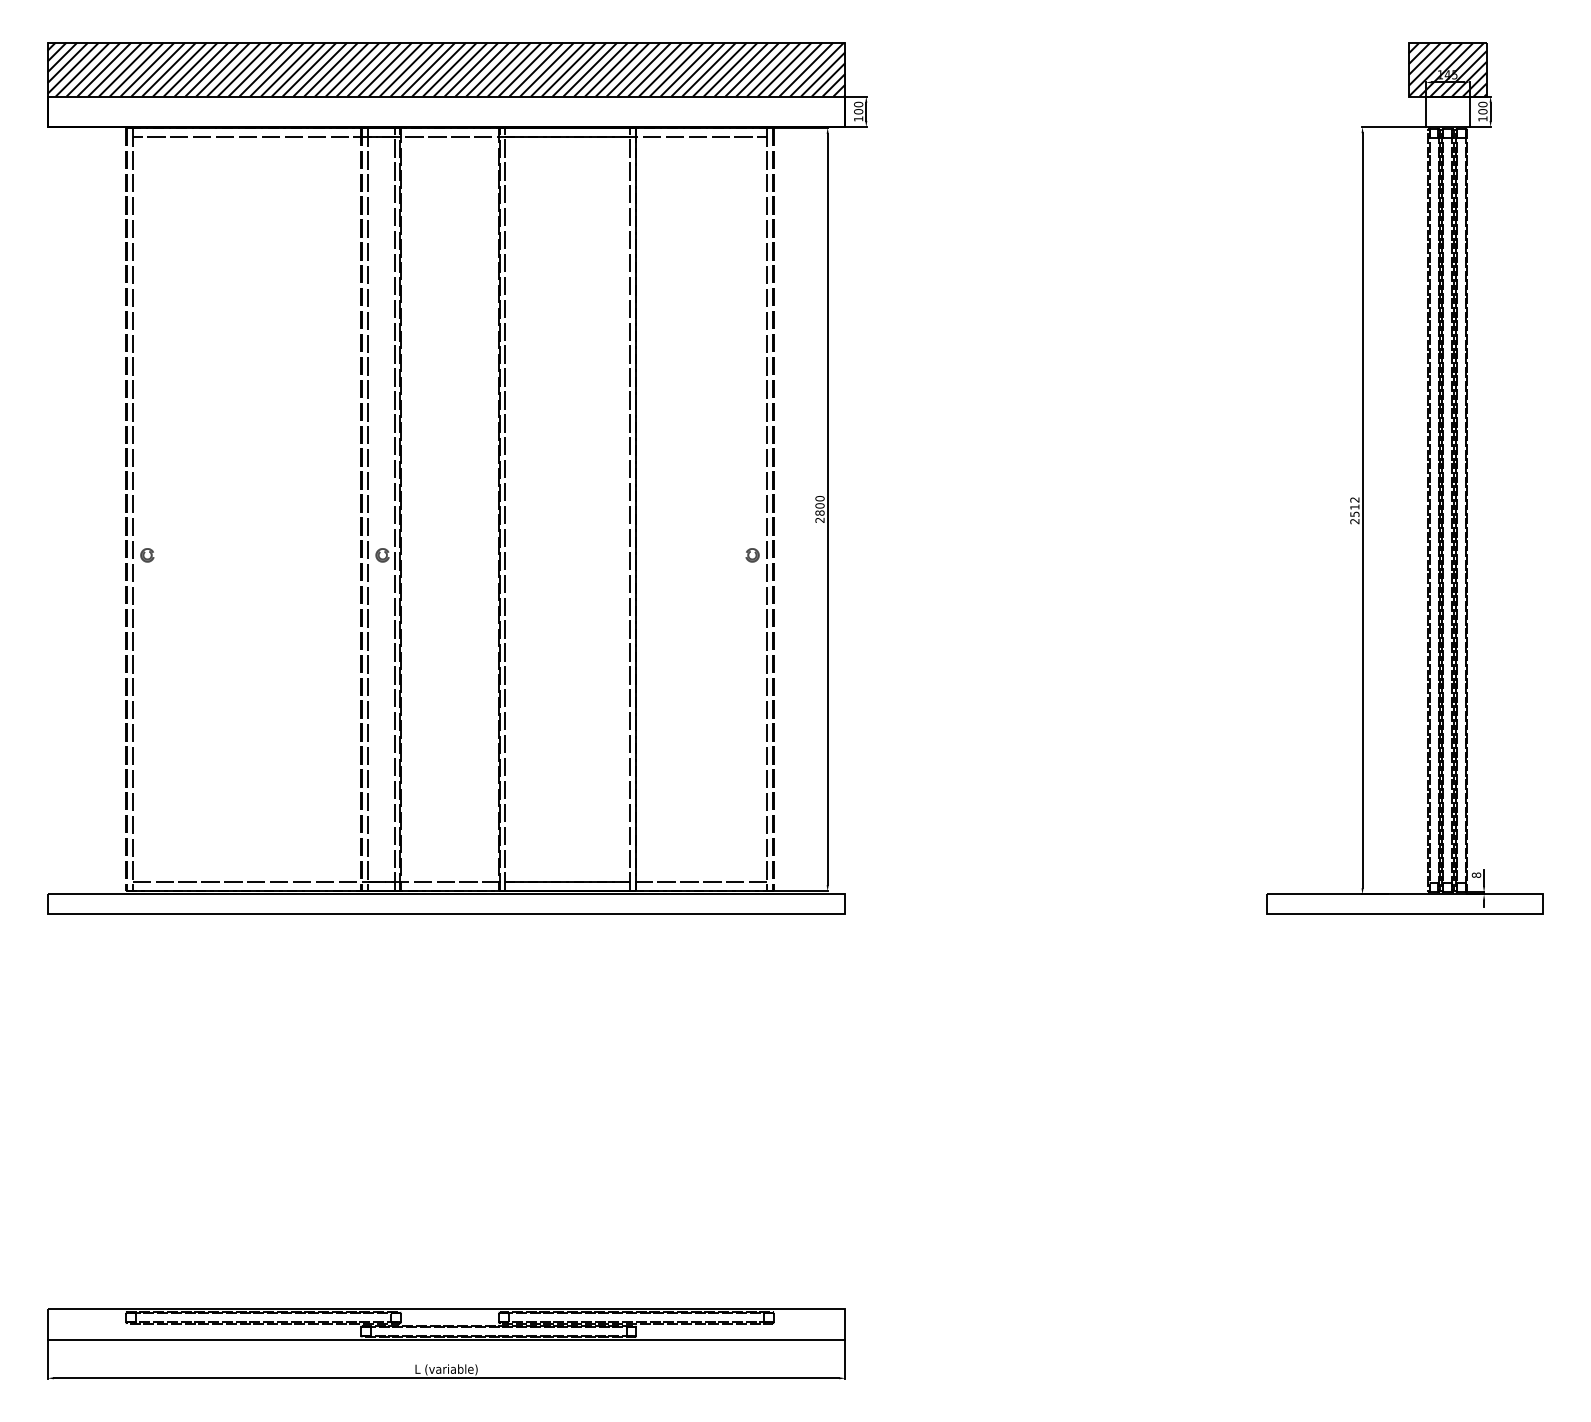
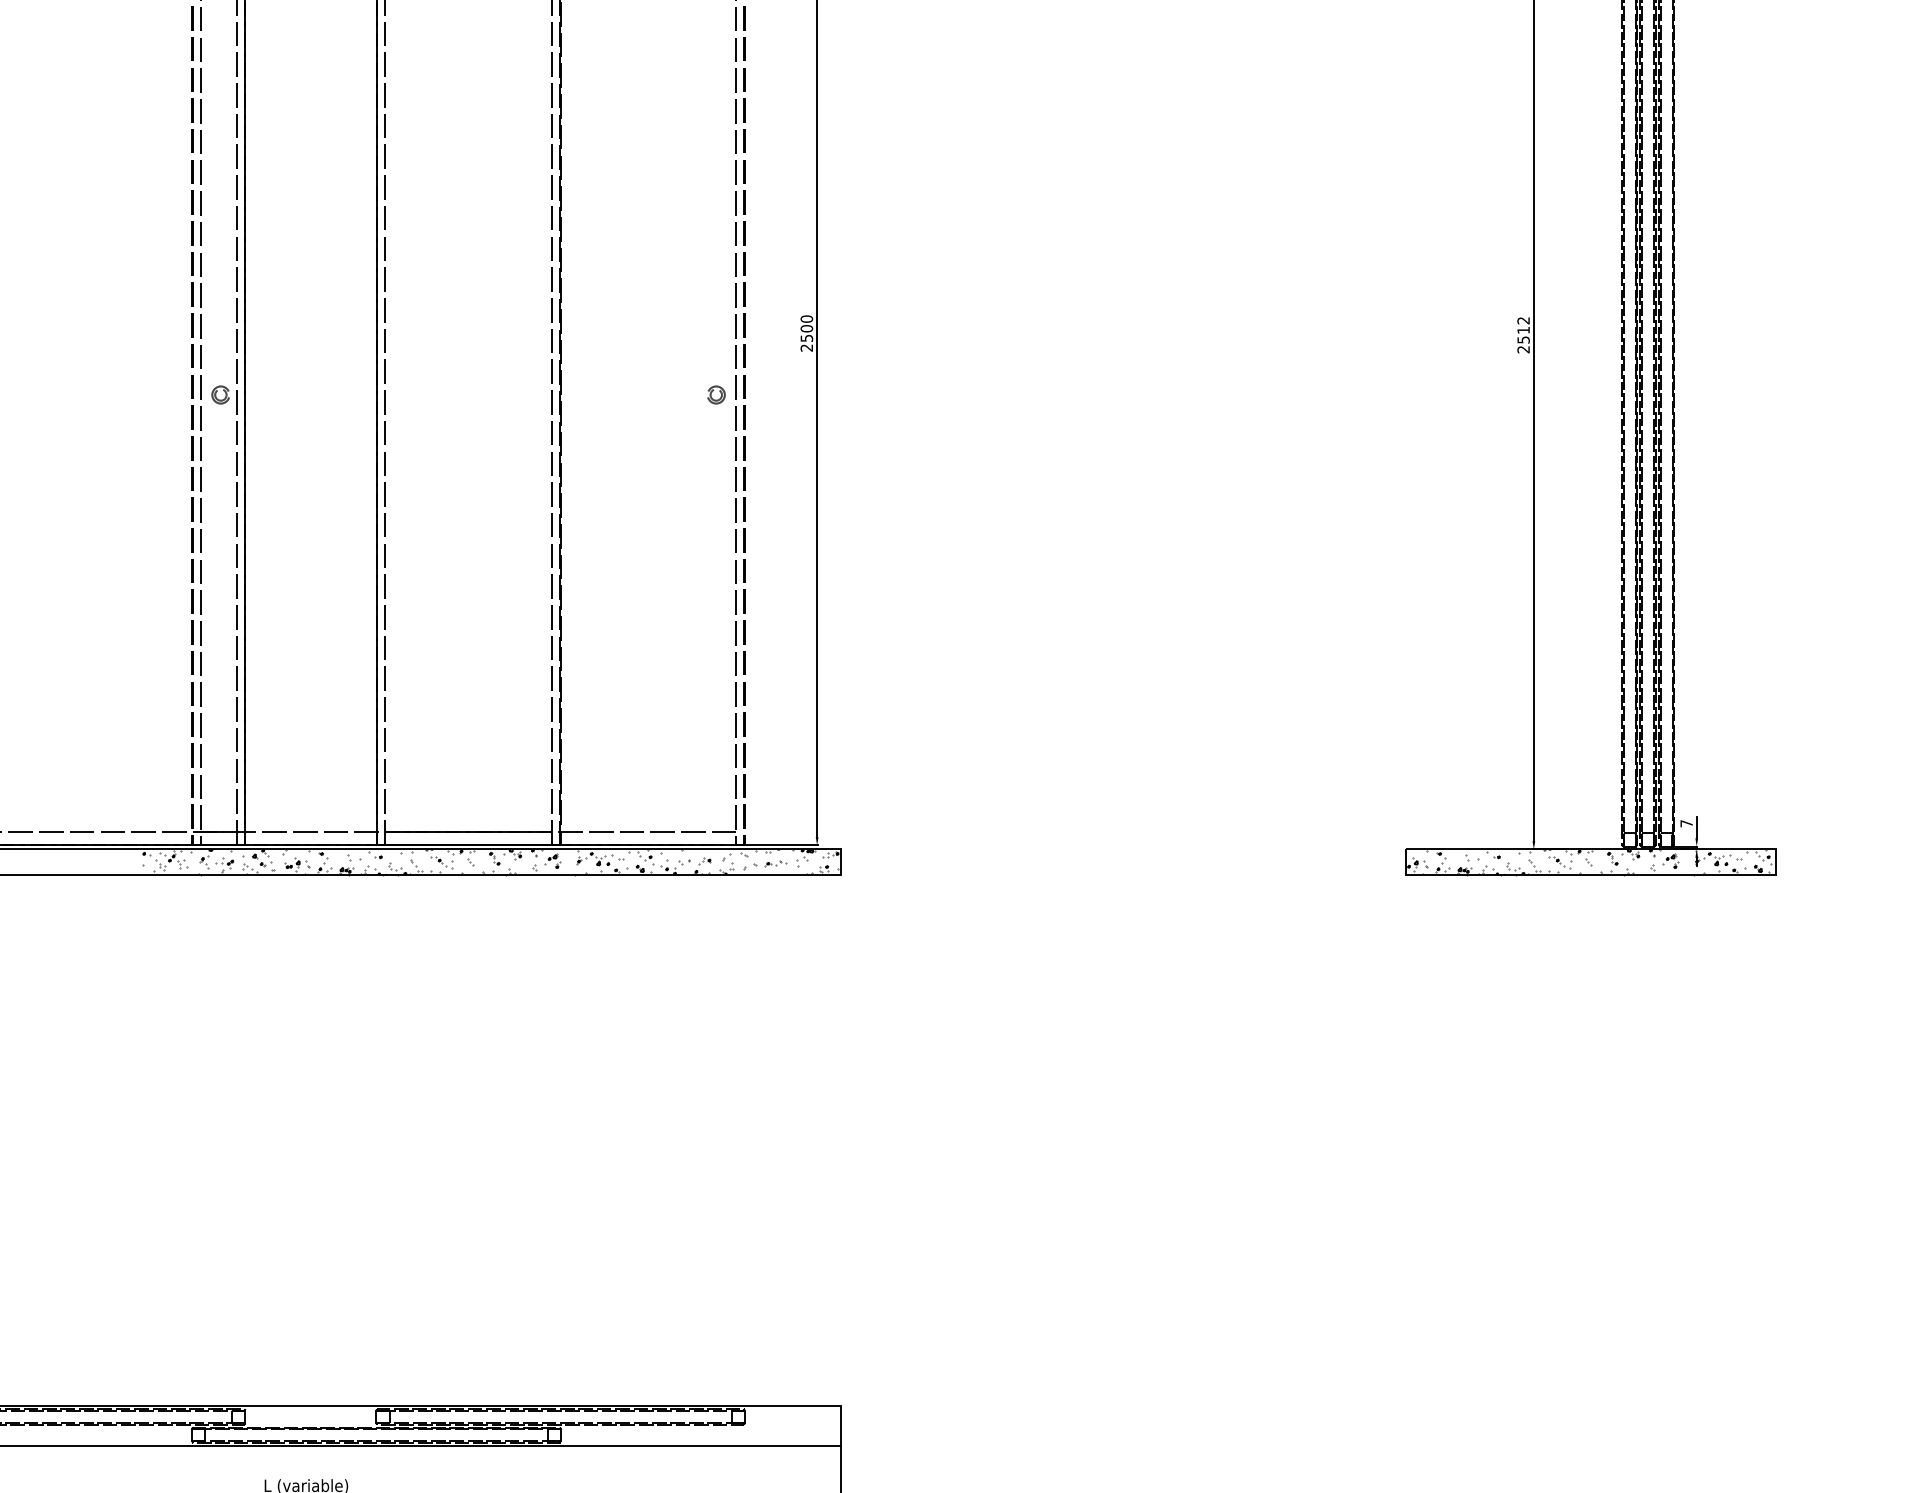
text: (819, 512) -> (806, 337), 2800 -> 2500
text: (1476, 874) -> (1686, 822), 8 -> 7
hatch: (583, 903) -> (489, 861), added
hatch: (1403, 903) -> (1588, 861), added

